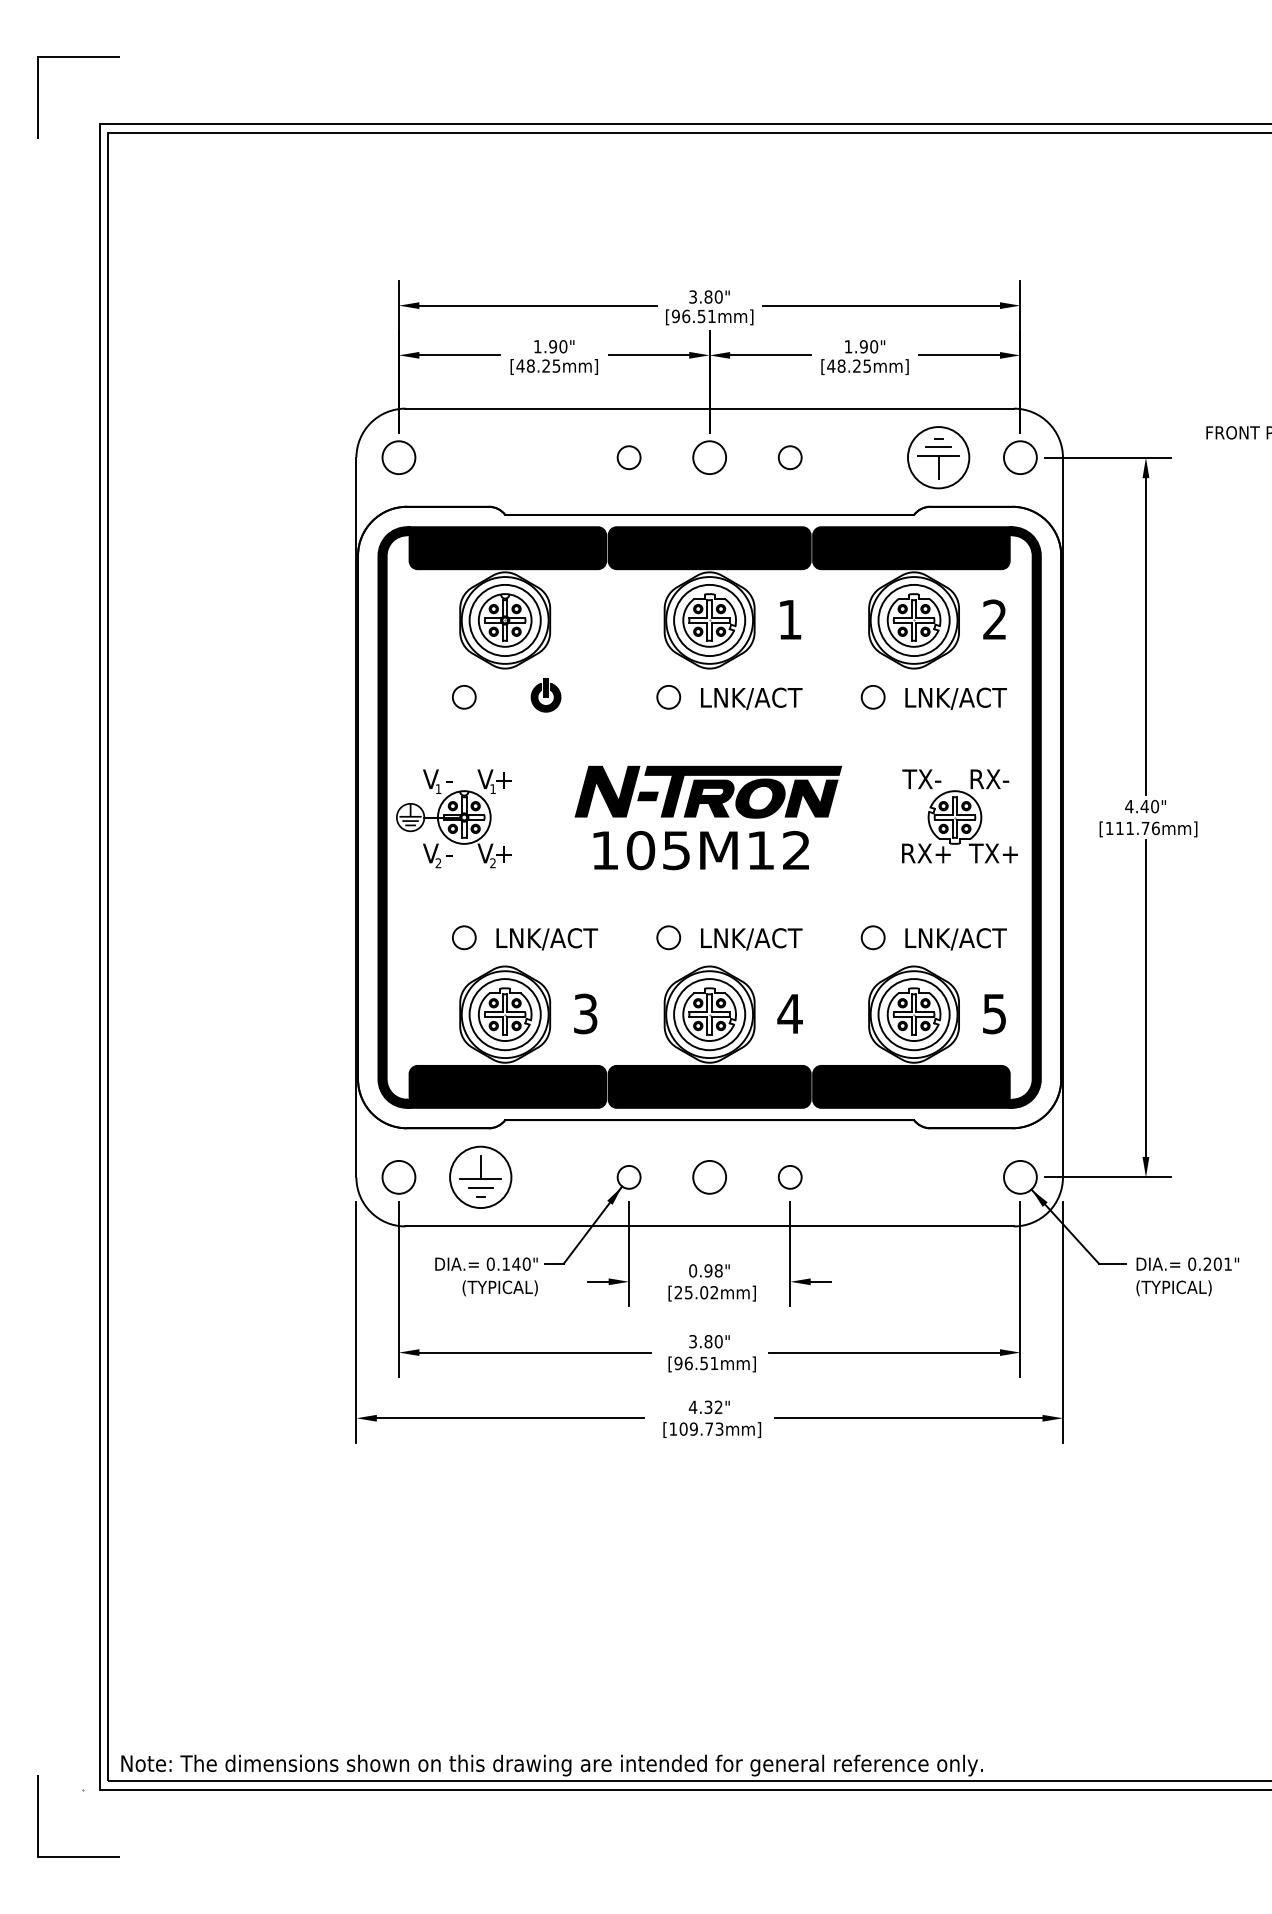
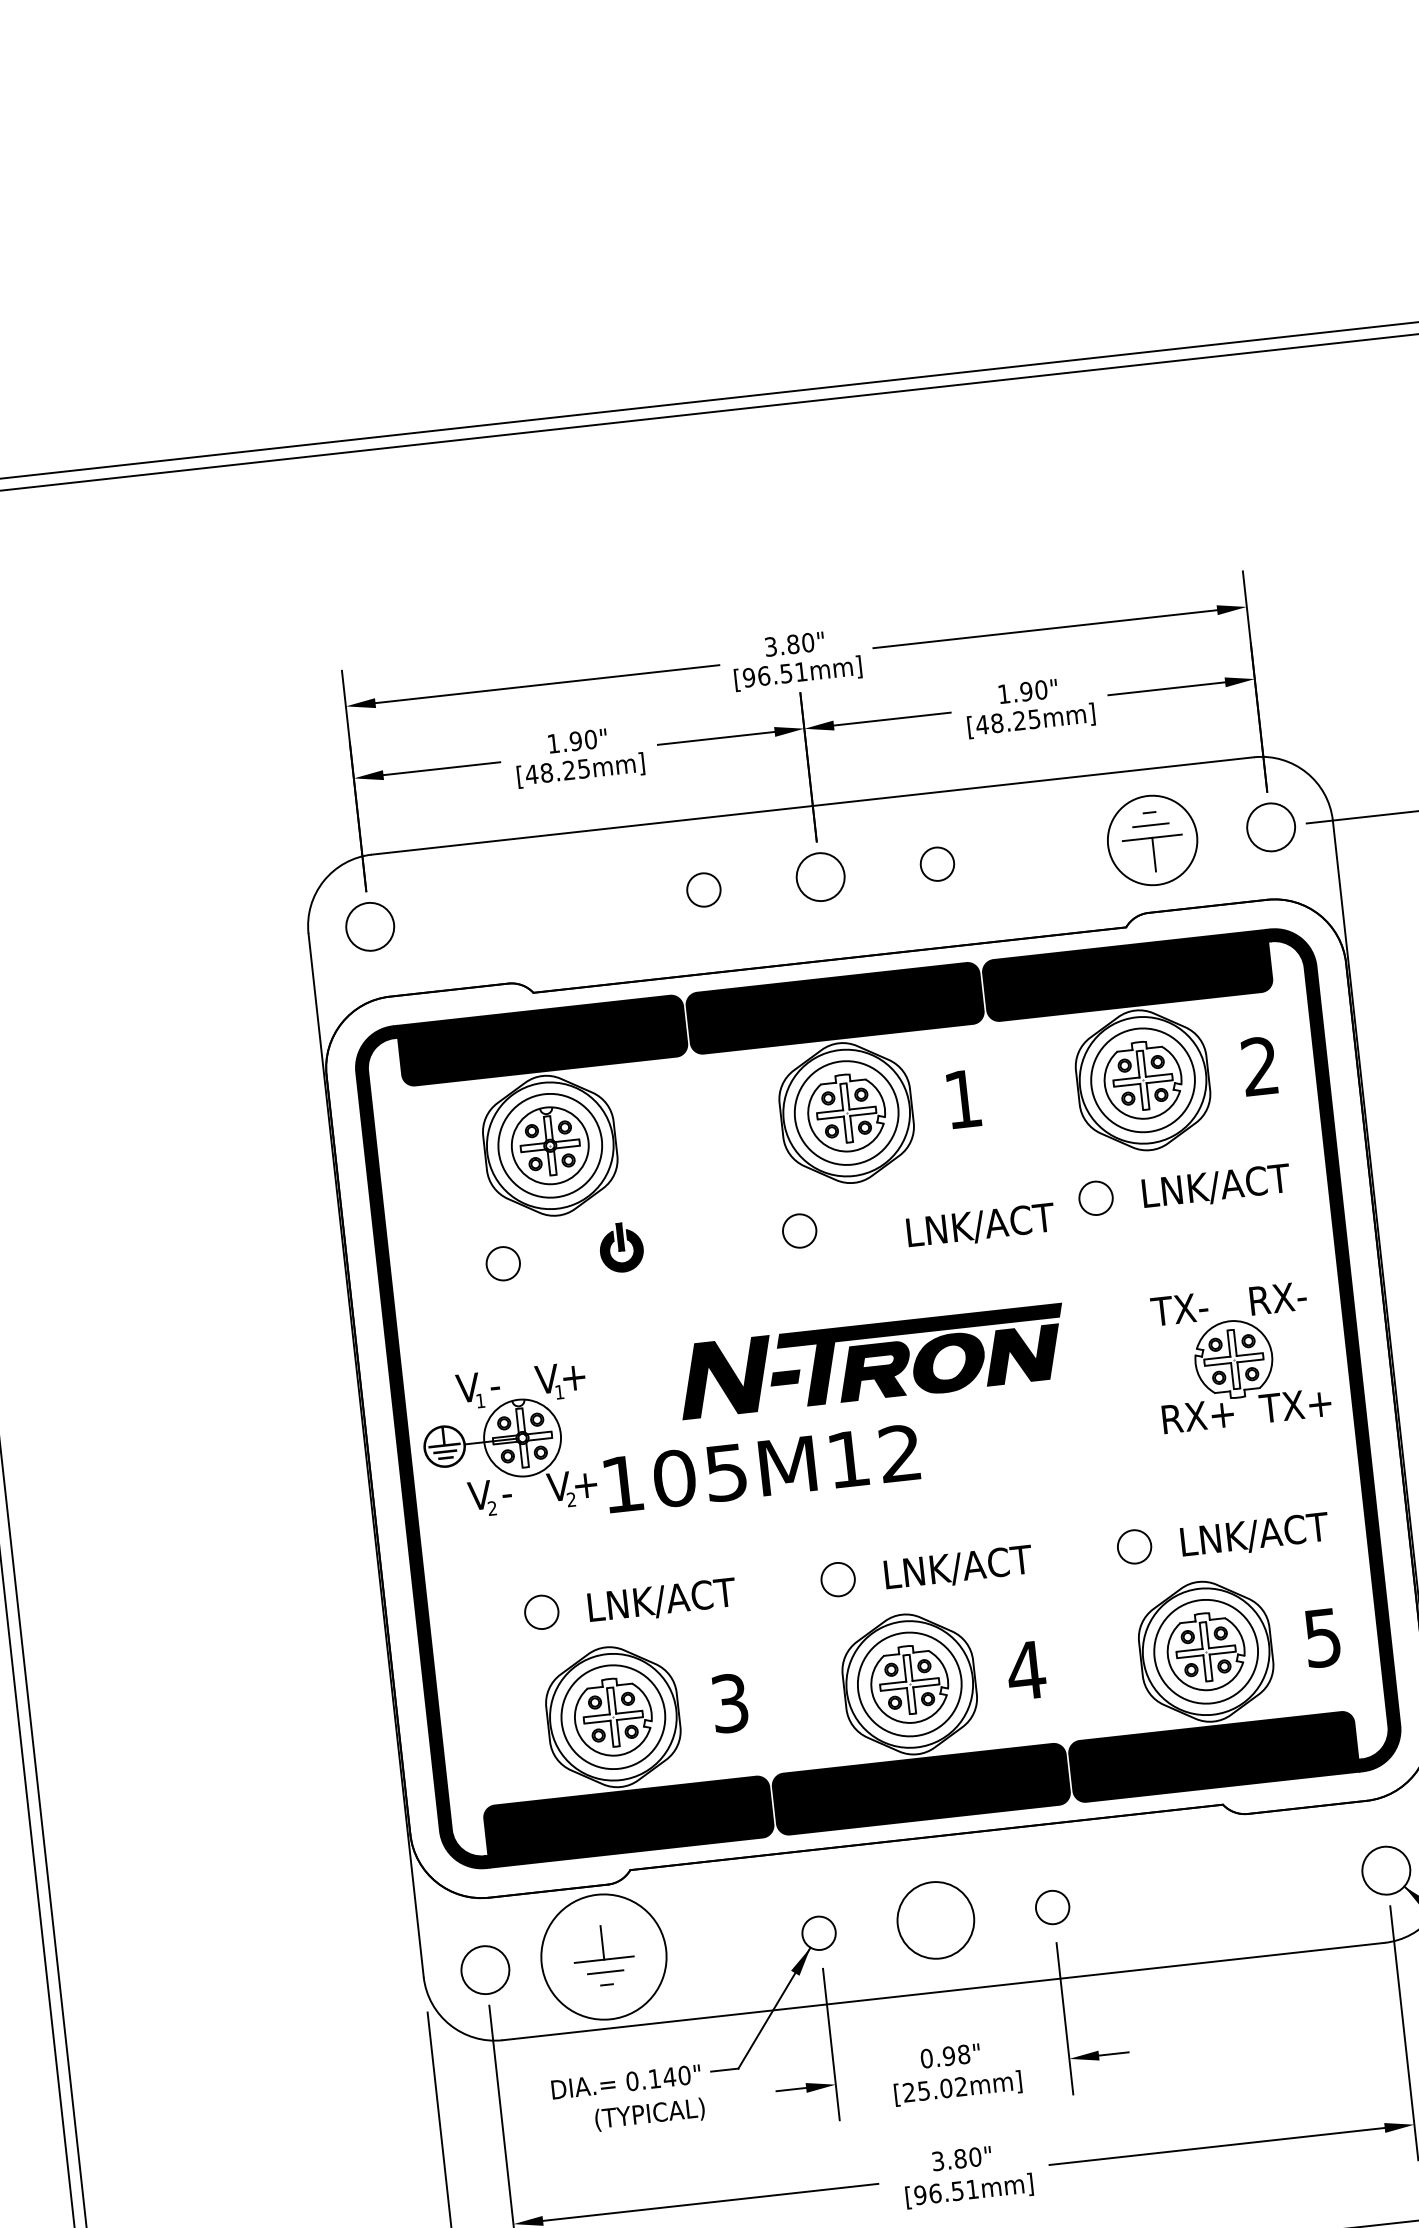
text: (751, 698) -> (980, 1225), moved
text: (700, 850) -> (761, 1468), moved
circle: (709, 1176) -> (935, 1919), size x1.6
circle: (480, 1177) -> (603, 1957), size x1.4

